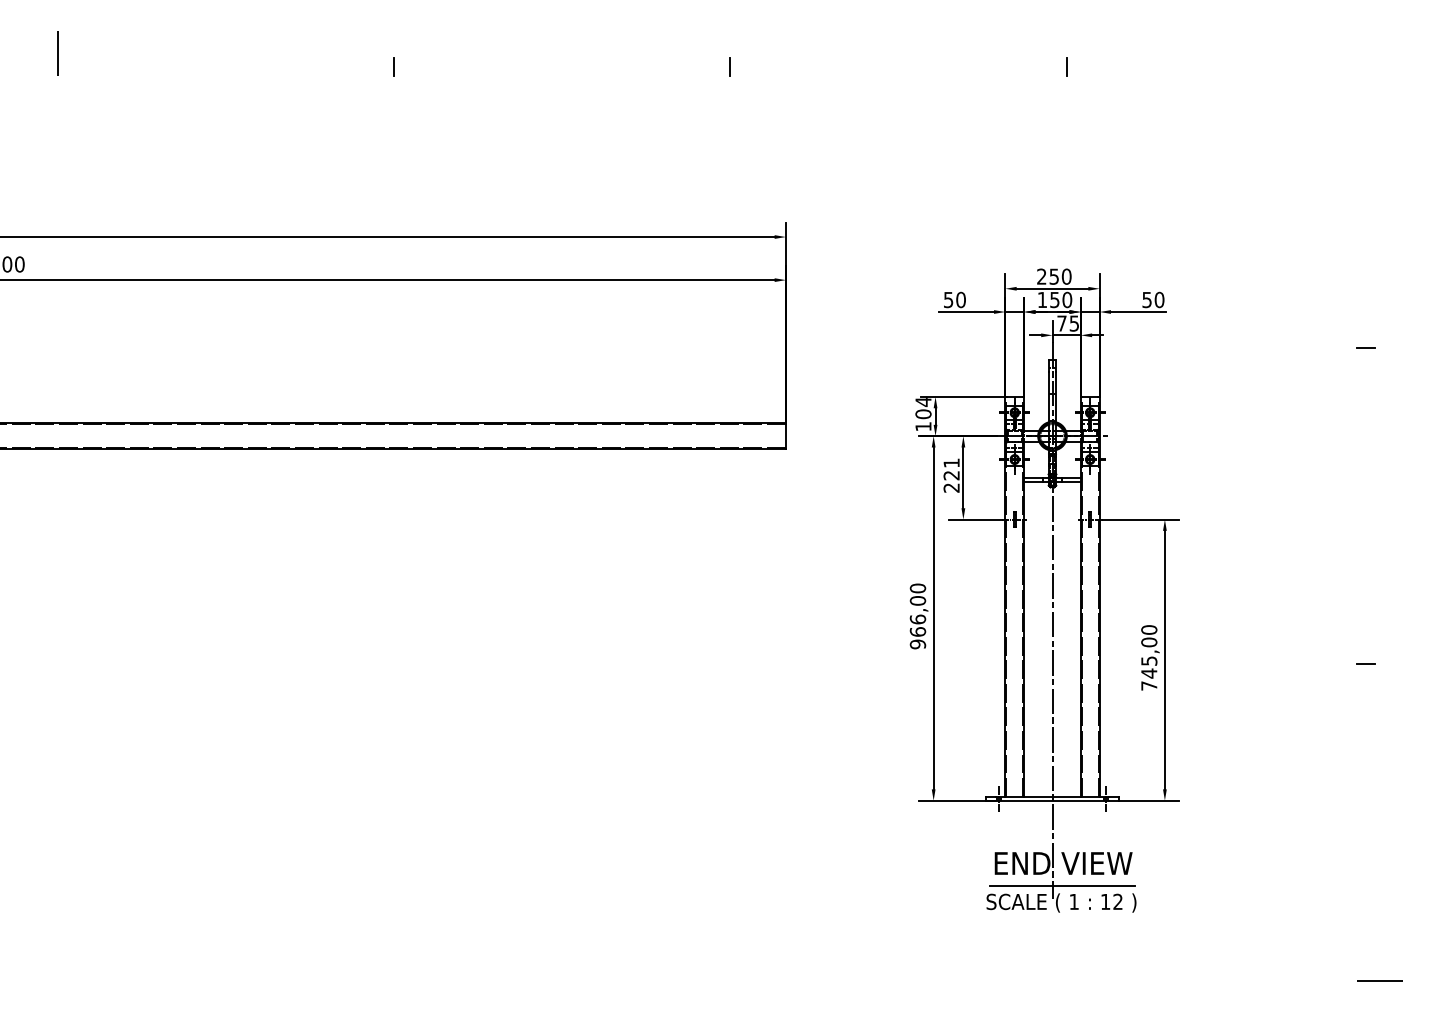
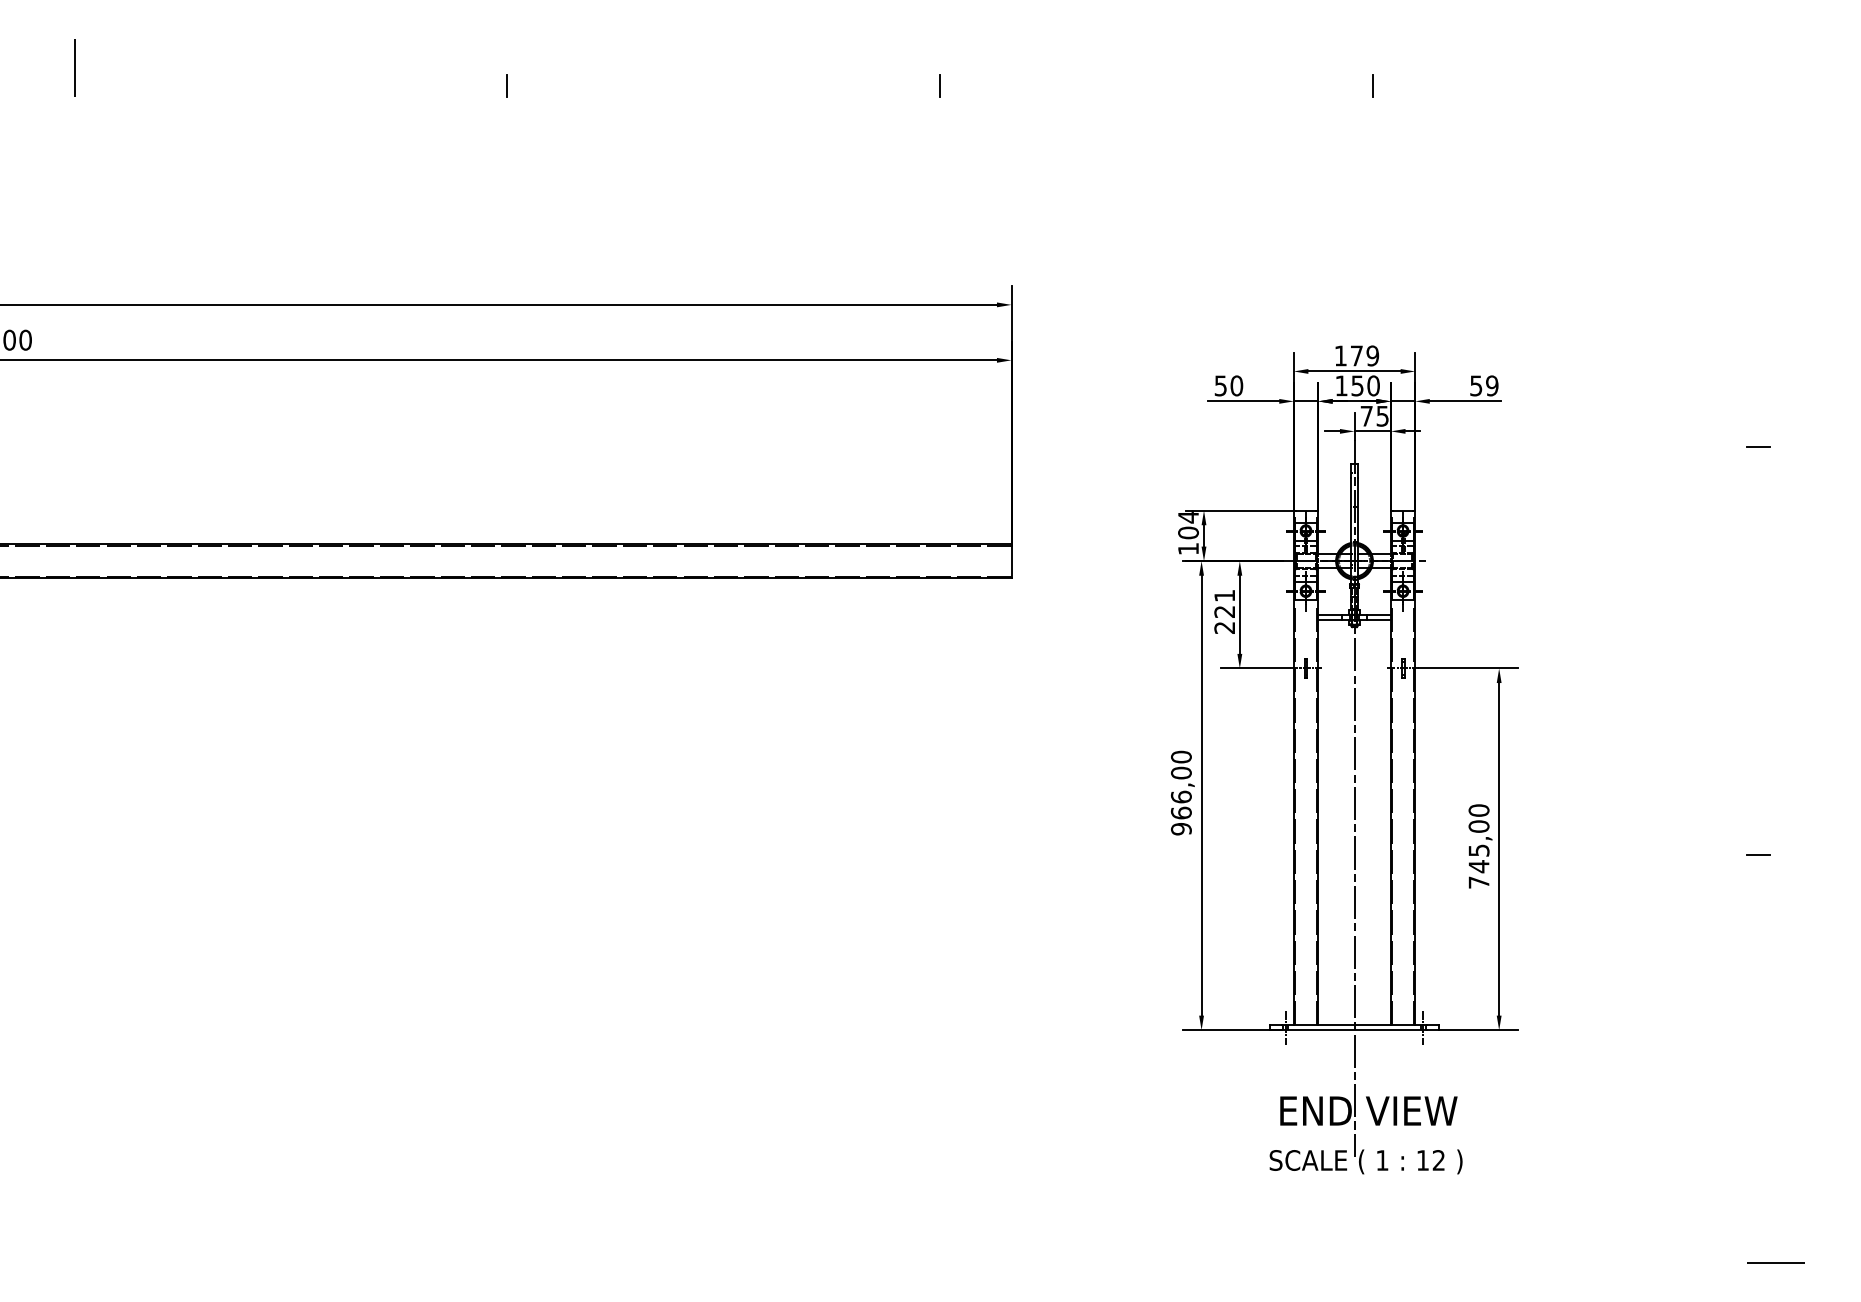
text: (1054, 276) -> (1356, 355), 250 -> 179
text: (1159, 299) -> (1492, 385), 50 -> 59
line: (1061, 886) -> (1366, 1140), removed

